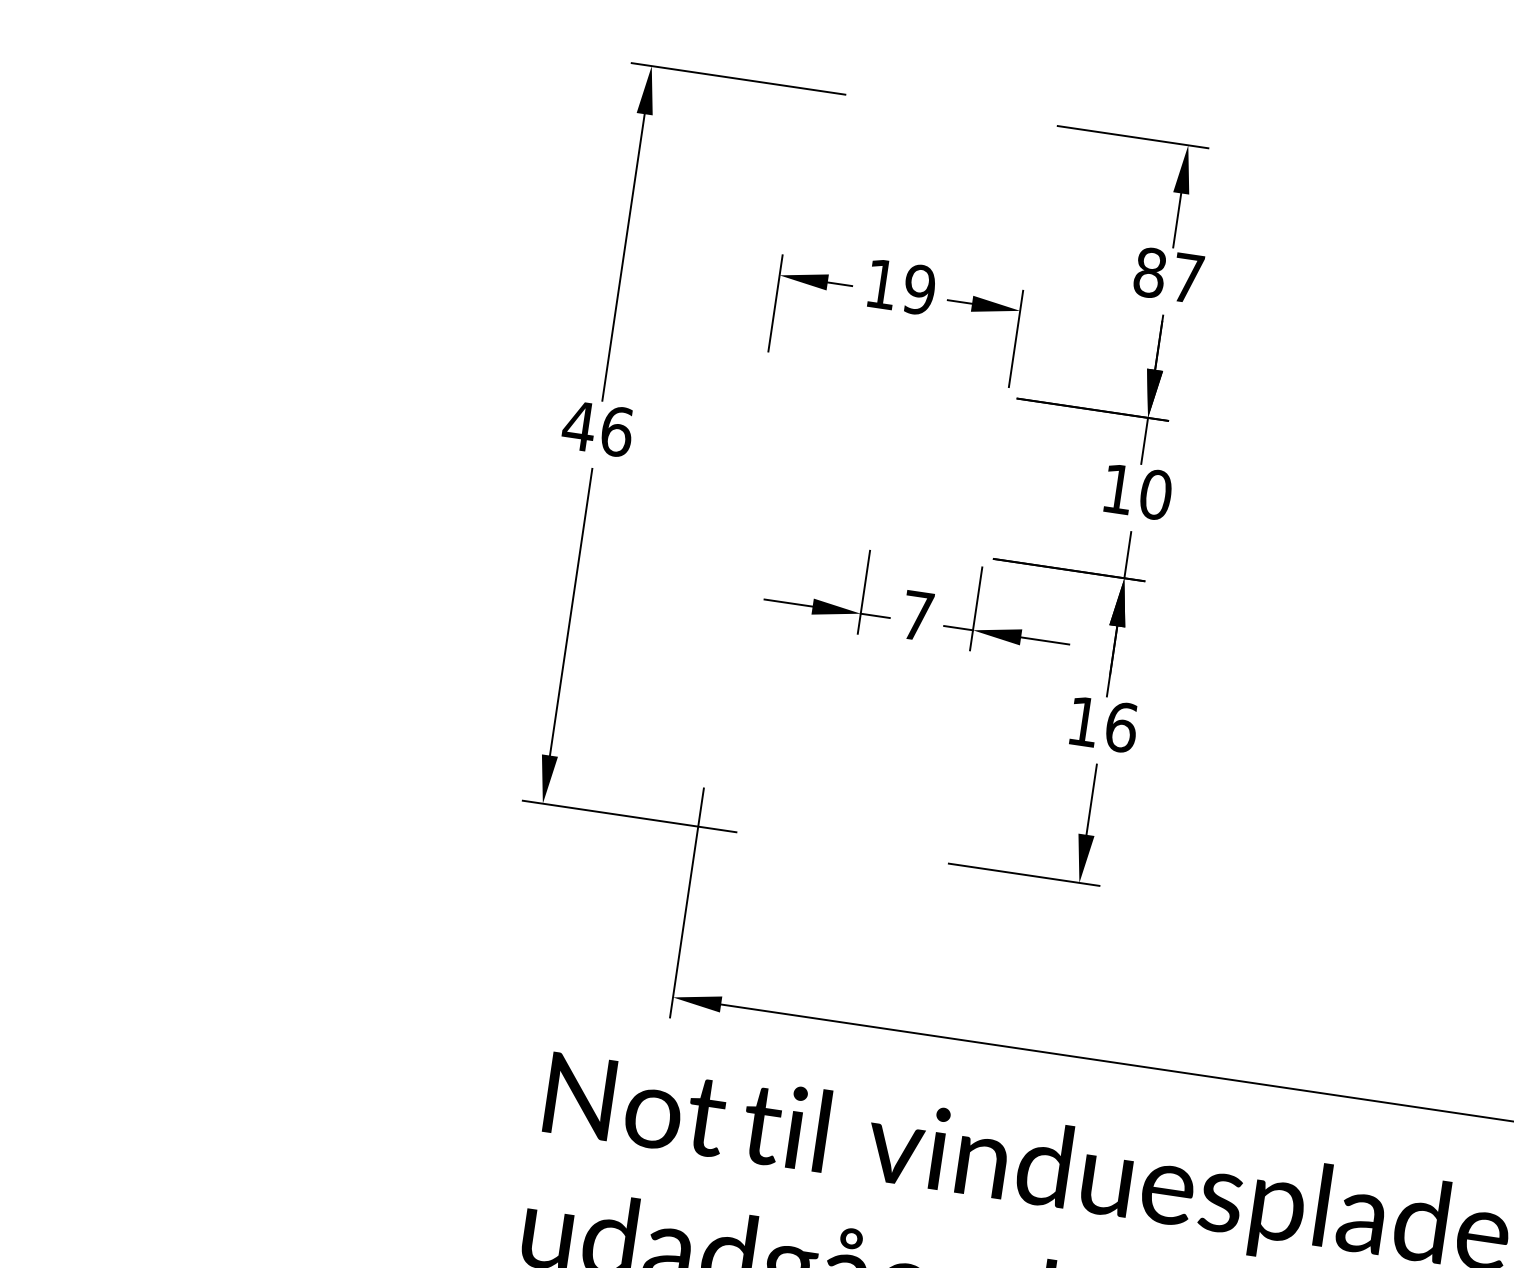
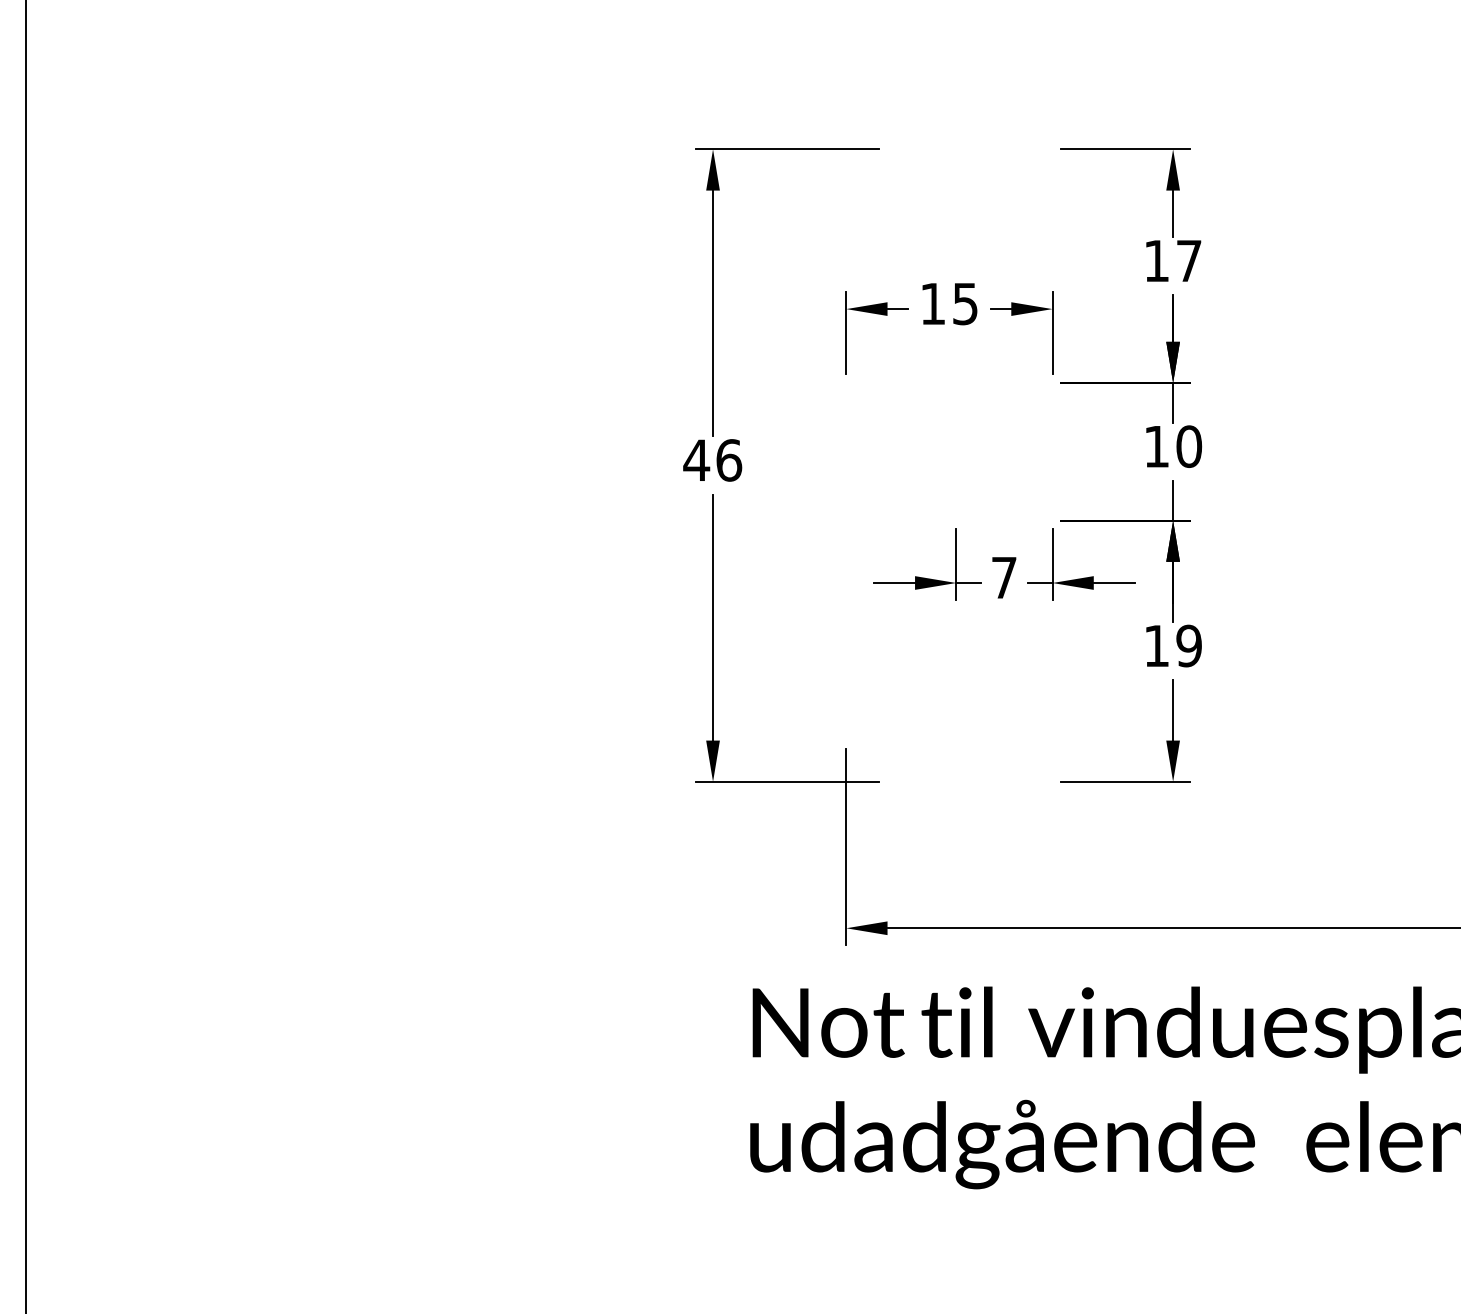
text: (1149, 272) -> (1156, 260), 87 -> 17
text: (919, 289) -> (965, 303), 19 -> 15
text: (1121, 726) -> (1189, 645), 16 -> 19

